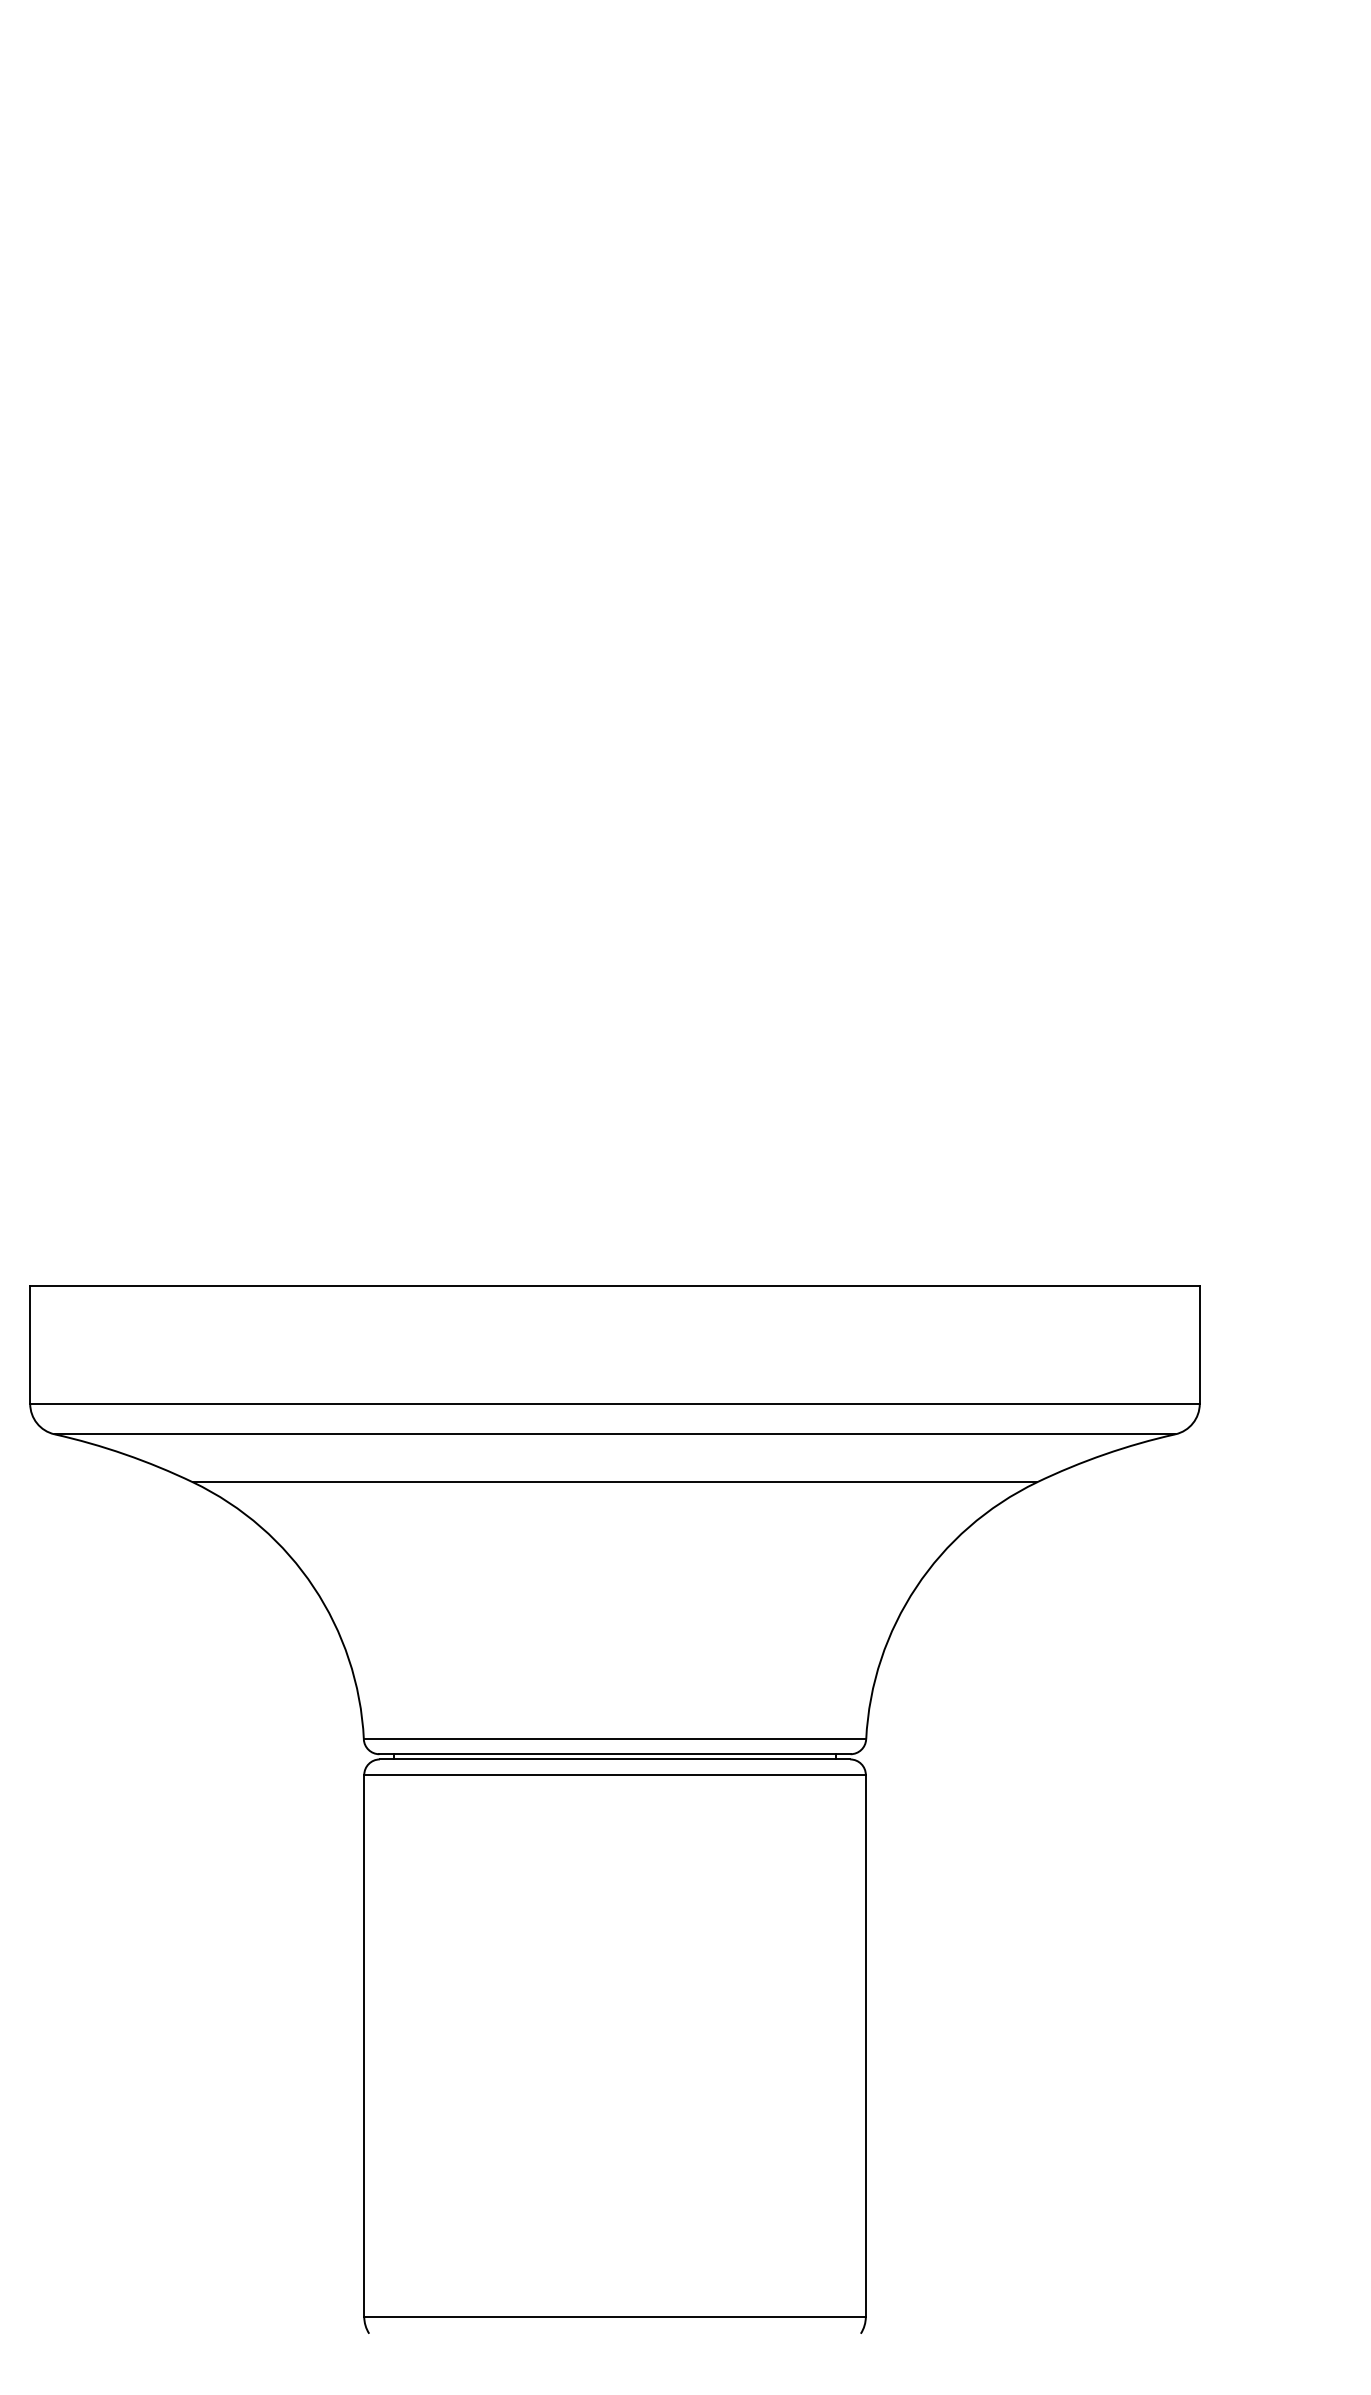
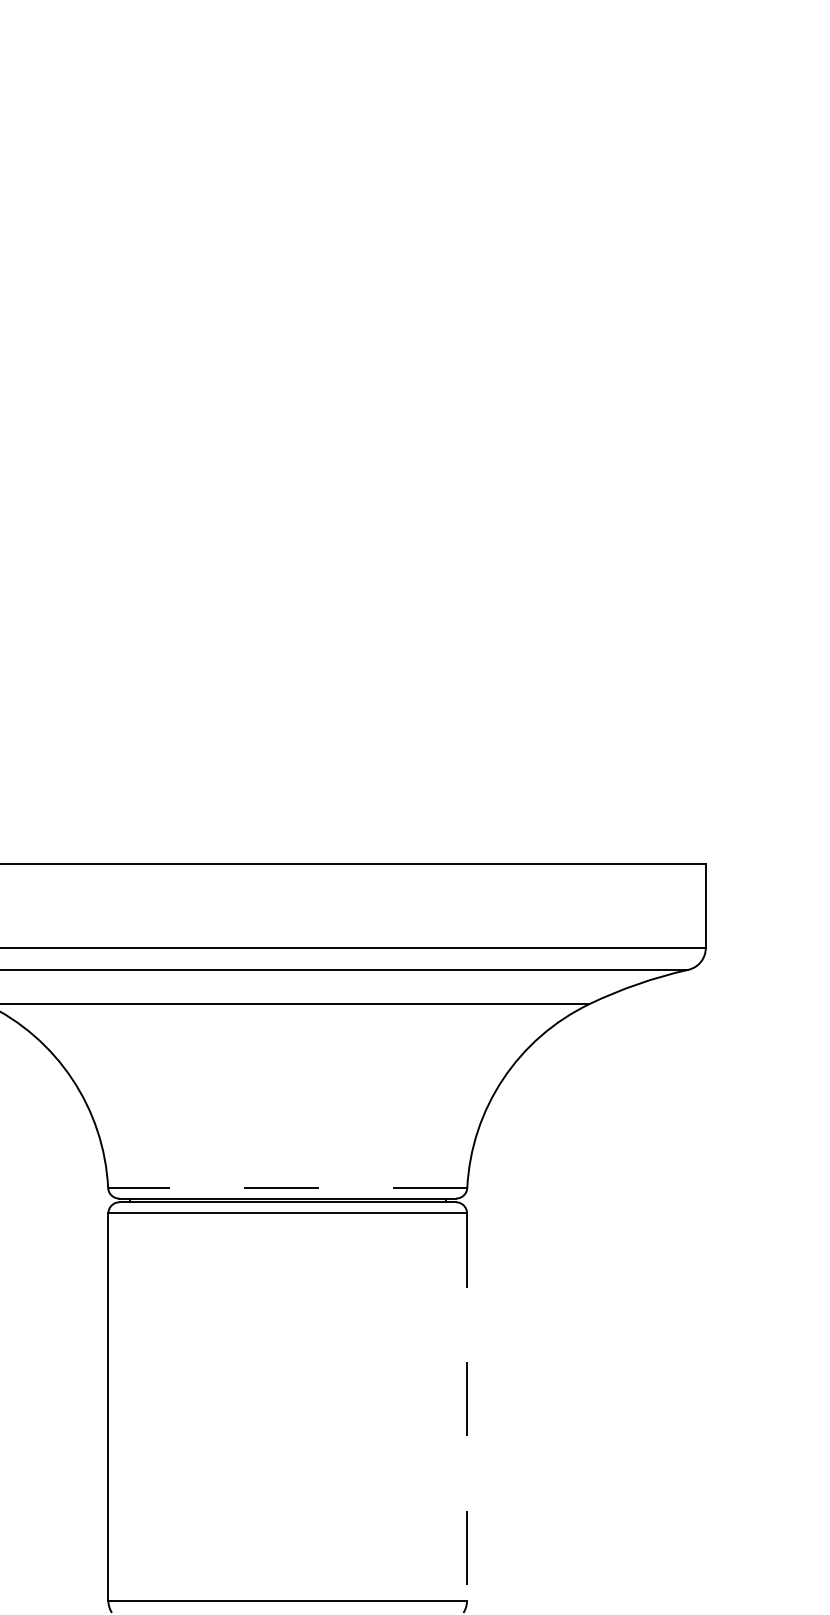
line: (614, 1739) -> (287, 1188), solid -> dashed
line: (865, 2045) -> (466, 1406), solid -> dashed

